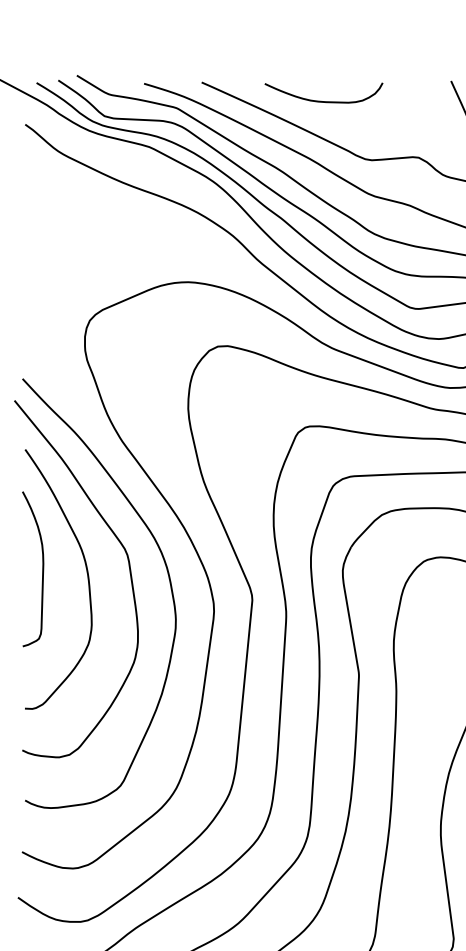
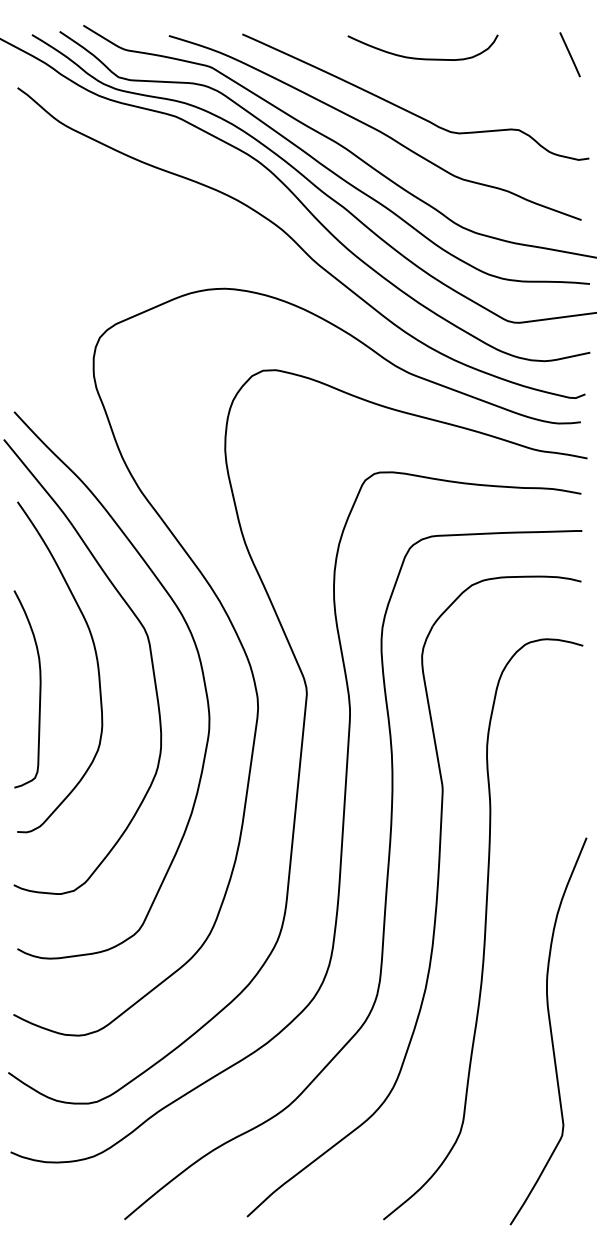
curve: (323, 101) -> (422, 58), moved
curve: (42, 569) -> (39, 689), moved

